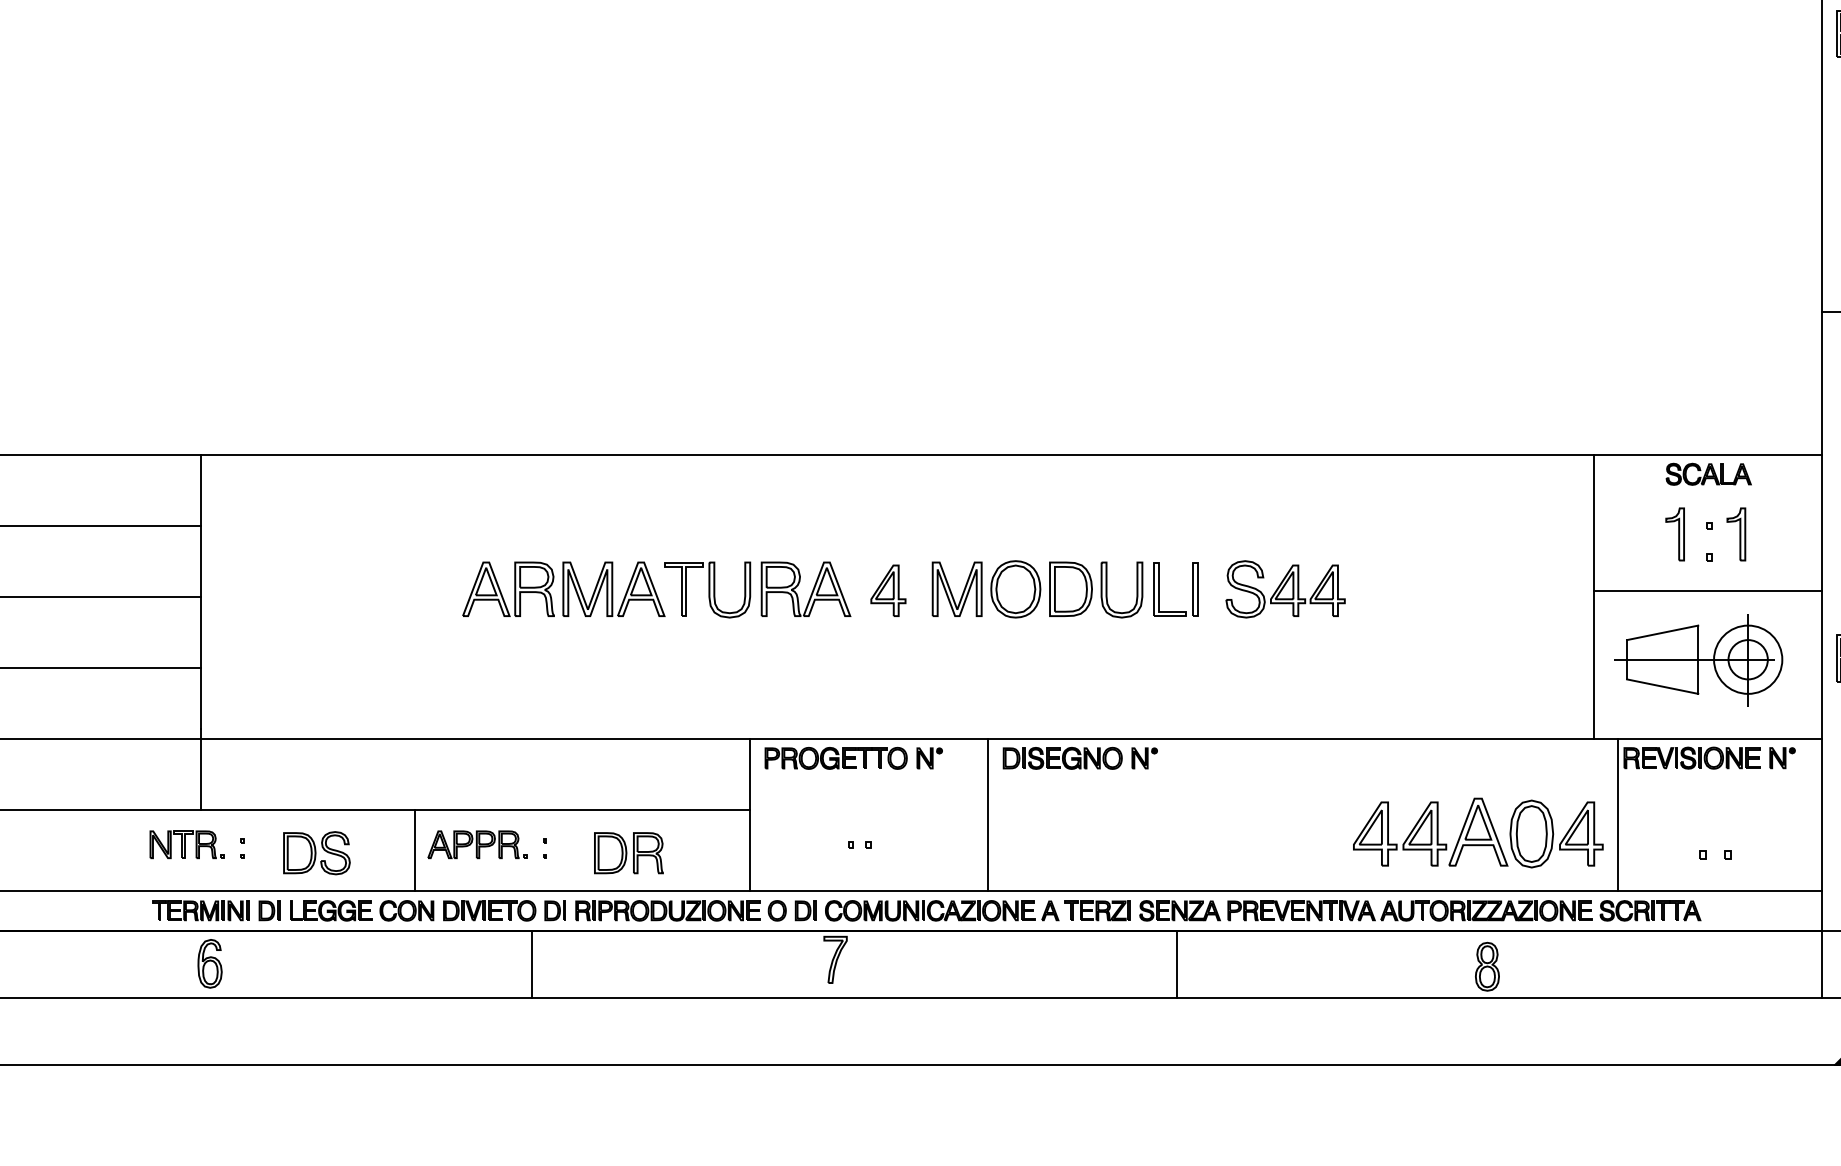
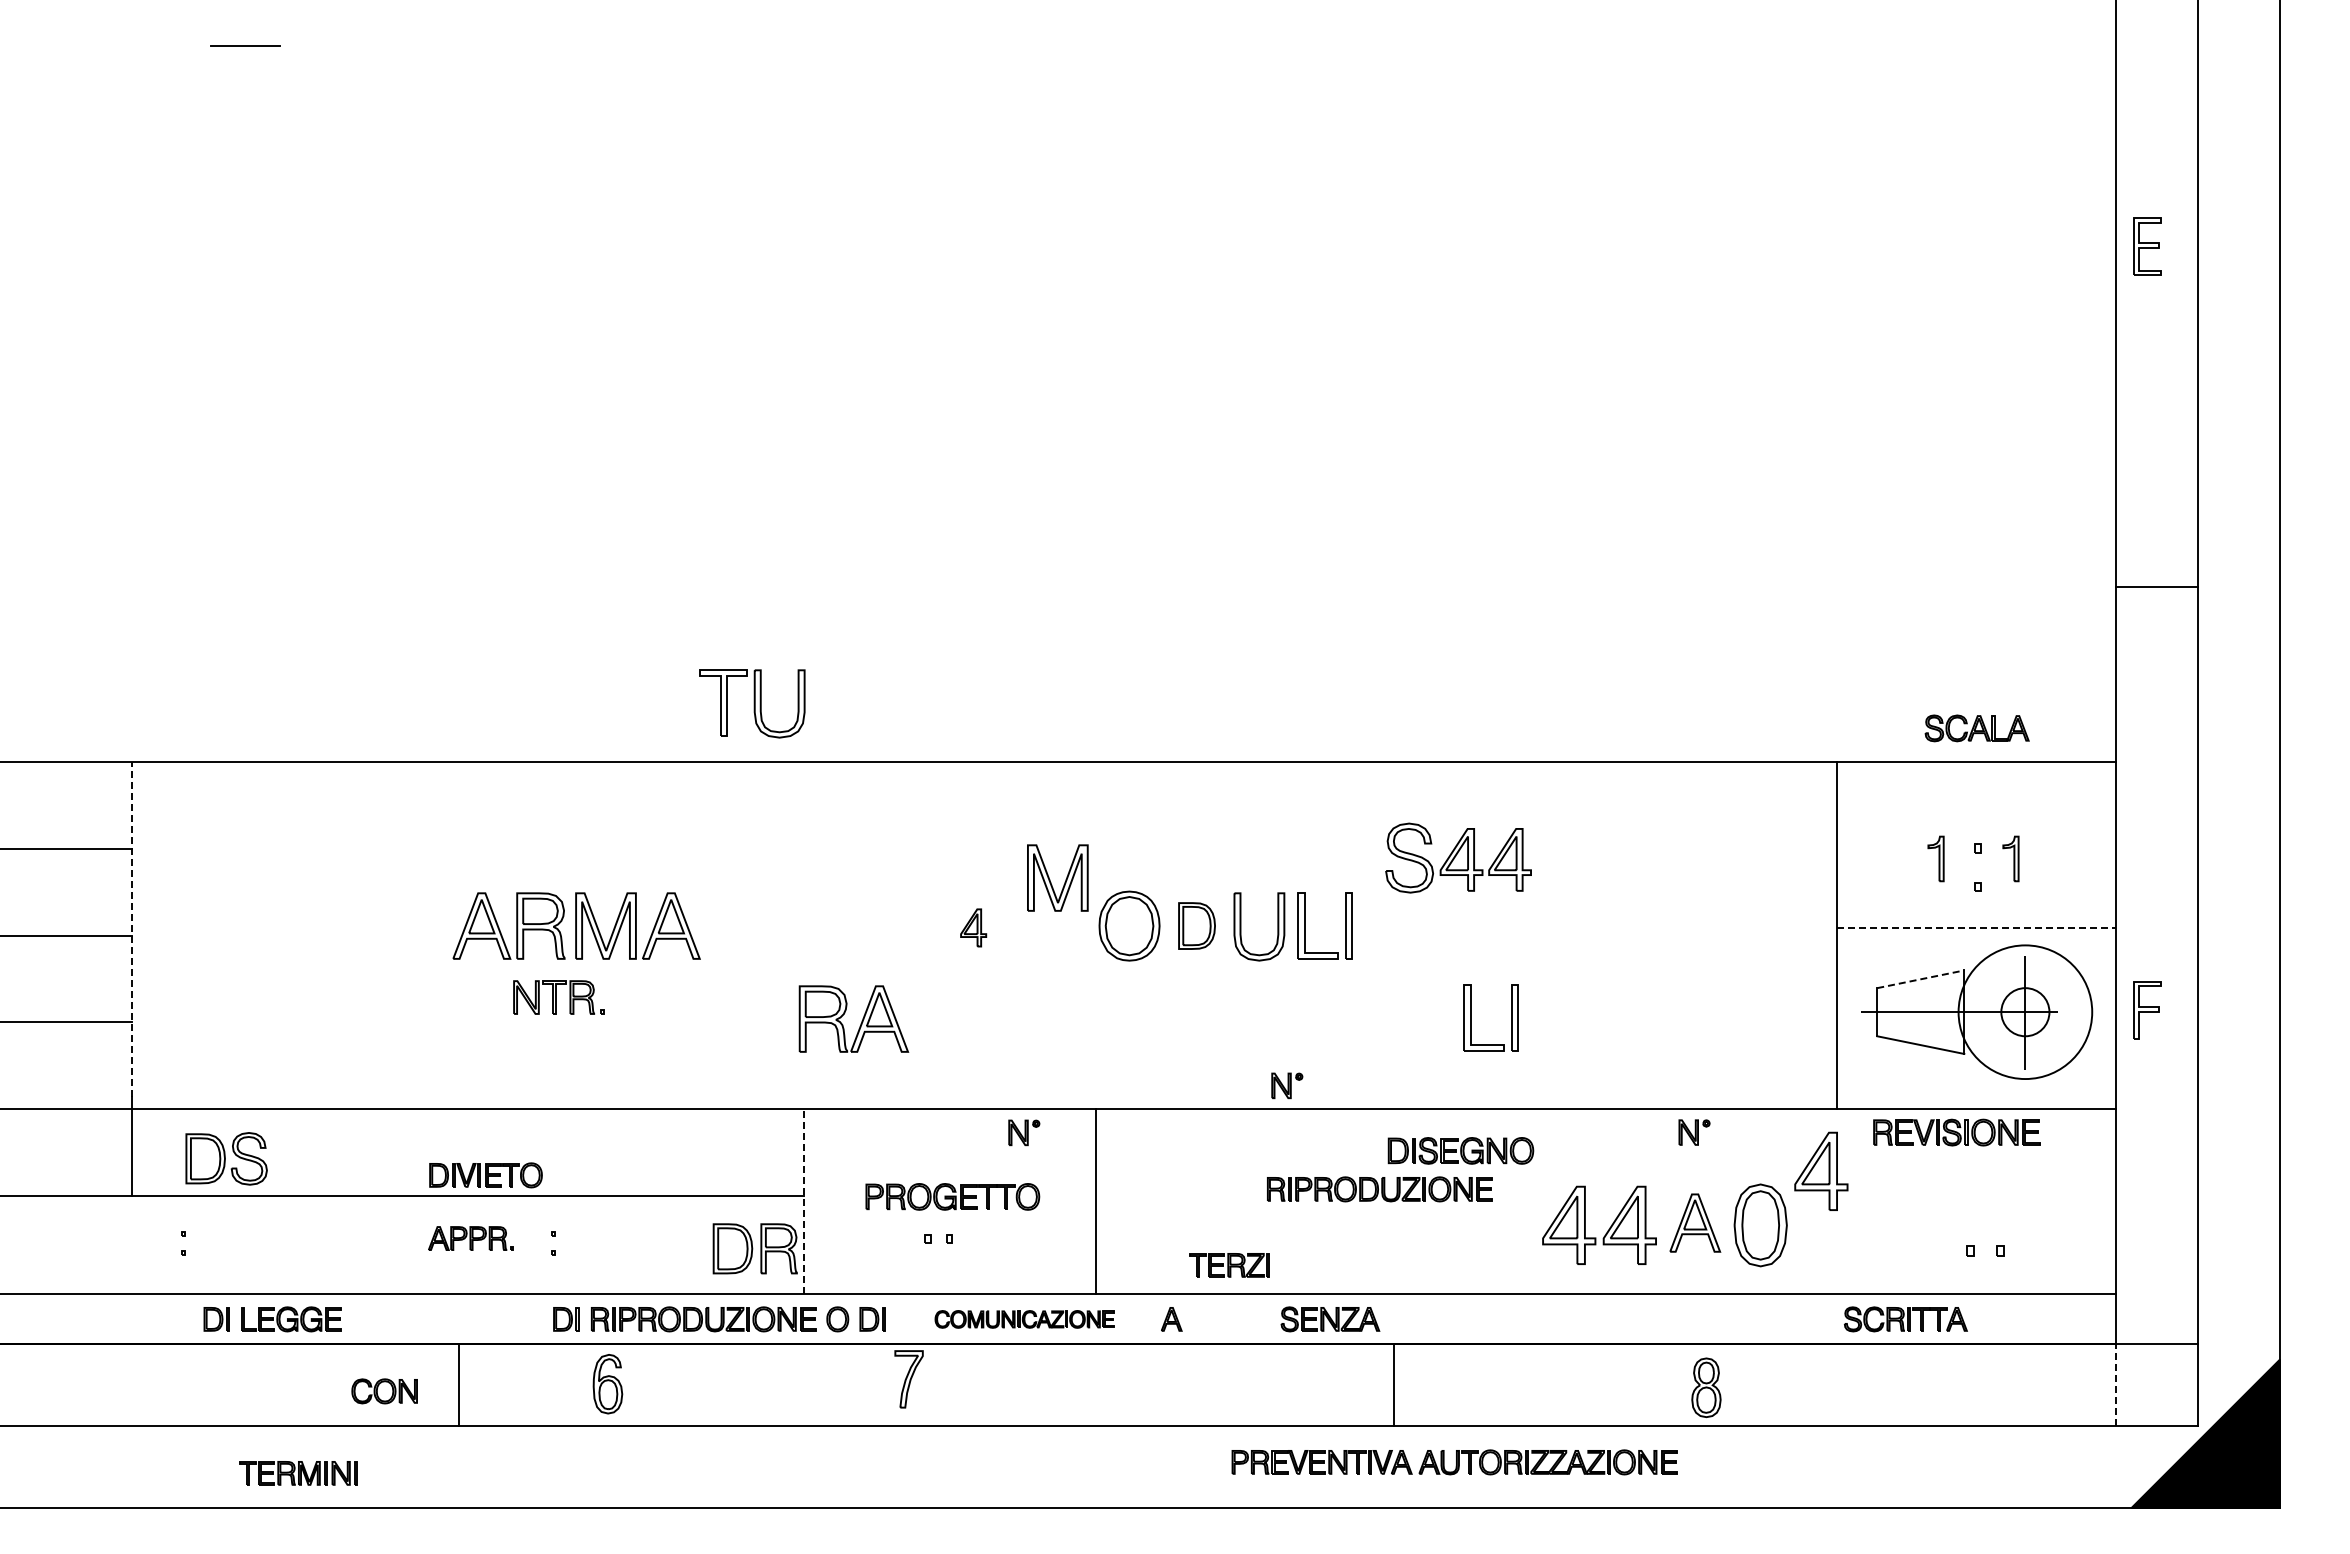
part: (1708, 474) -> (1976, 728), moved
part: (1674, 534) -> (1935, 858), size x0.7
part: (1735, 534) -> (2010, 858), size x0.7
part: (1070, 588) -> (1196, 925), size x0.7
part: (1285, 588) -> (1458, 857), moved
part: (707, 589) -> (752, 703), moved
part: (888, 590) -> (973, 927), size x0.6
part: (951, 590) -> (1050, 879), moved
line: (1708, 590) -> (1976, 927), solid -> dashed
part: (812, 591) -> (861, 1021), moved
line: (200, 592) -> (132, 929), solid -> dashed
line: (1663, 633) -> (1921, 979), solid -> dashed
circle: (1748, 659) -> (2025, 1011), size x1.6
part: (1295, 664) -> (1471, 1017), added
part: (835, 758) -> (952, 1196), moved
part: (1062, 758) -> (1460, 1150), moved
part: (1144, 758) -> (1287, 1085), moved
part: (1782, 758) -> (1694, 1132), moved
part: (1220, 804) -> (1379, 1189), added
line: (750, 814) -> (804, 1201), solid -> dashed
line: (1618, 814) -> (1866, 1201), removed
part: (1477, 831) -> (1694, 1222), size x0.7
part: (1581, 833) -> (1821, 1170), moved
part: (186, 844) -> (558, 997), moved
part: (477, 844) -> (470, 1238), size x0.7
line: (414, 850) -> (394, 1245), removed
part: (316, 852) -> (226, 1158), moved
part: (628, 852) -> (754, 1248), moved
part: (200, 910) -> (298, 1473), moved
part: (406, 910) -> (384, 1391), moved
part: (489, 910) -> (485, 1175), moved
part: (929, 910) -> (1024, 1319), size x0.7
part: (1097, 910) -> (1229, 1265), moved
part: (1409, 910) -> (1454, 1462), moved
part: (209, 964) -> (607, 1384), moved
line: (531, 964) -> (458, 1384), moved
line: (1176, 964) -> (1393, 1384), moved
line: (1821, 964) -> (2115, 1384), solid -> dashed

